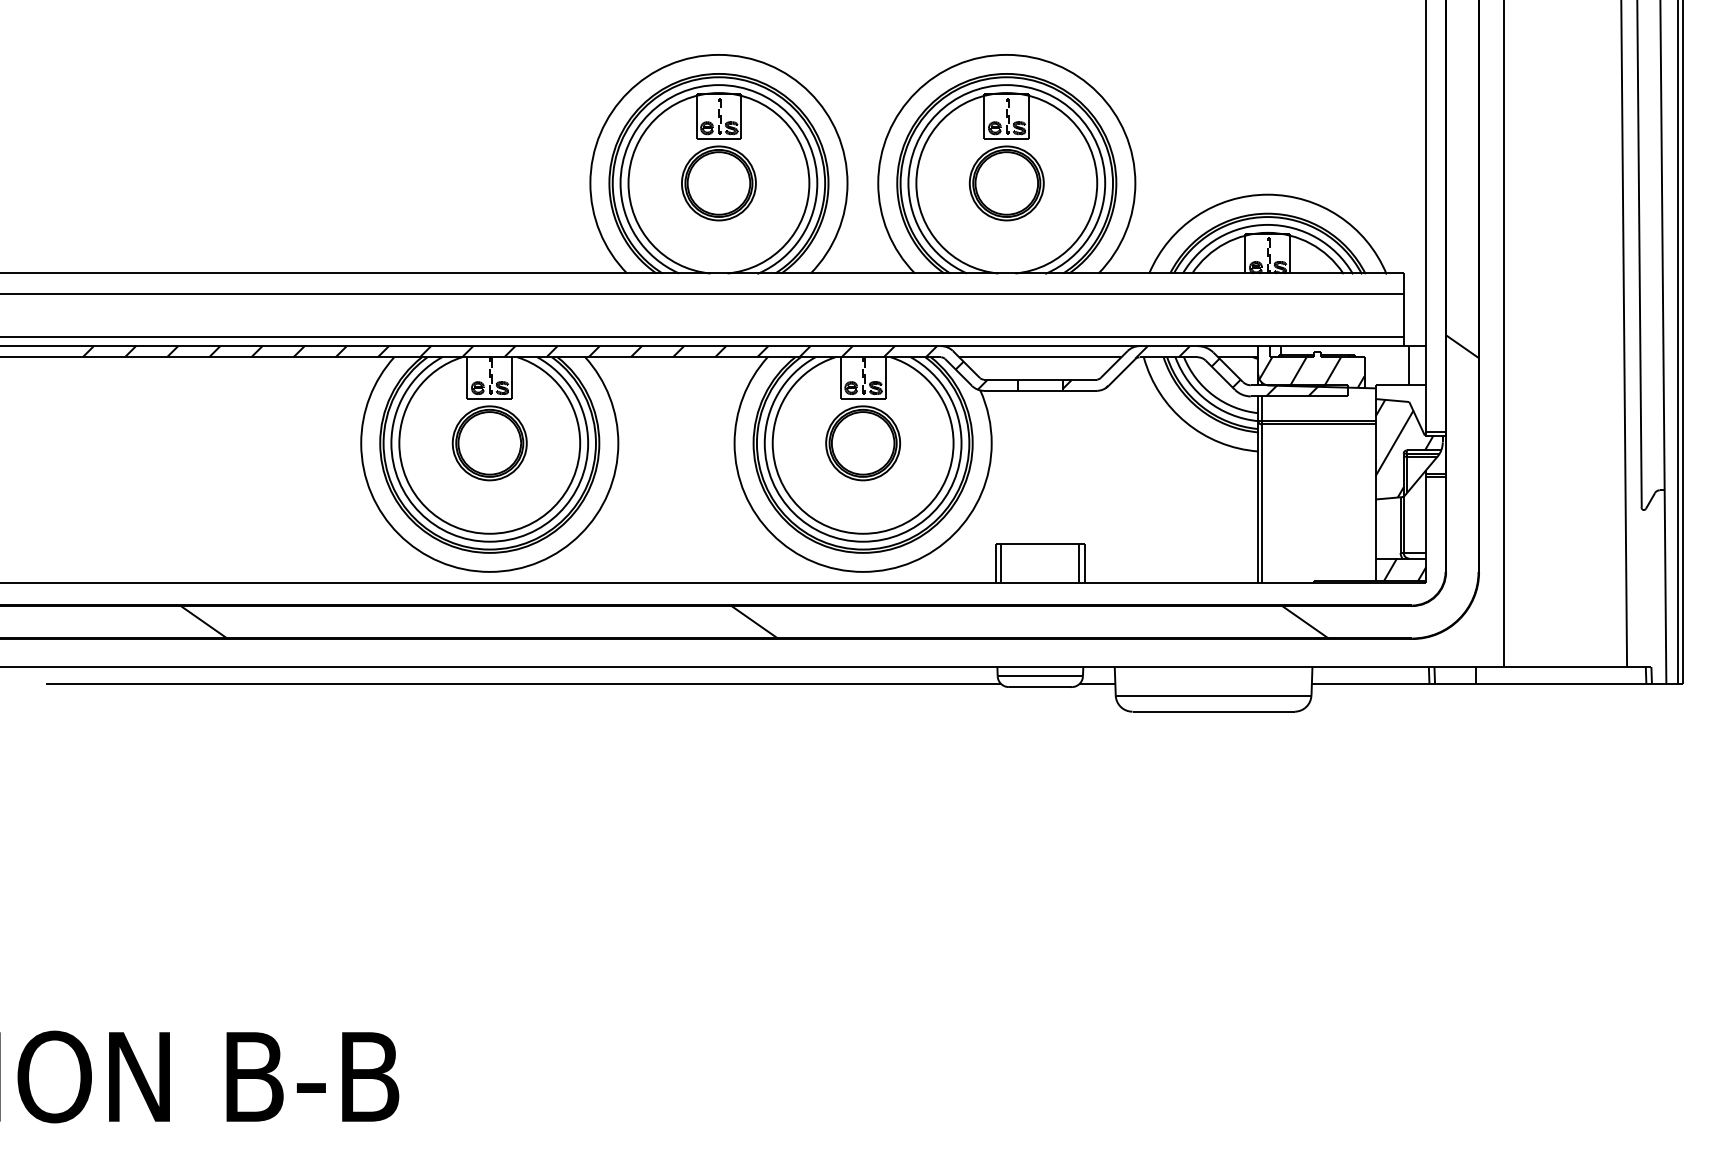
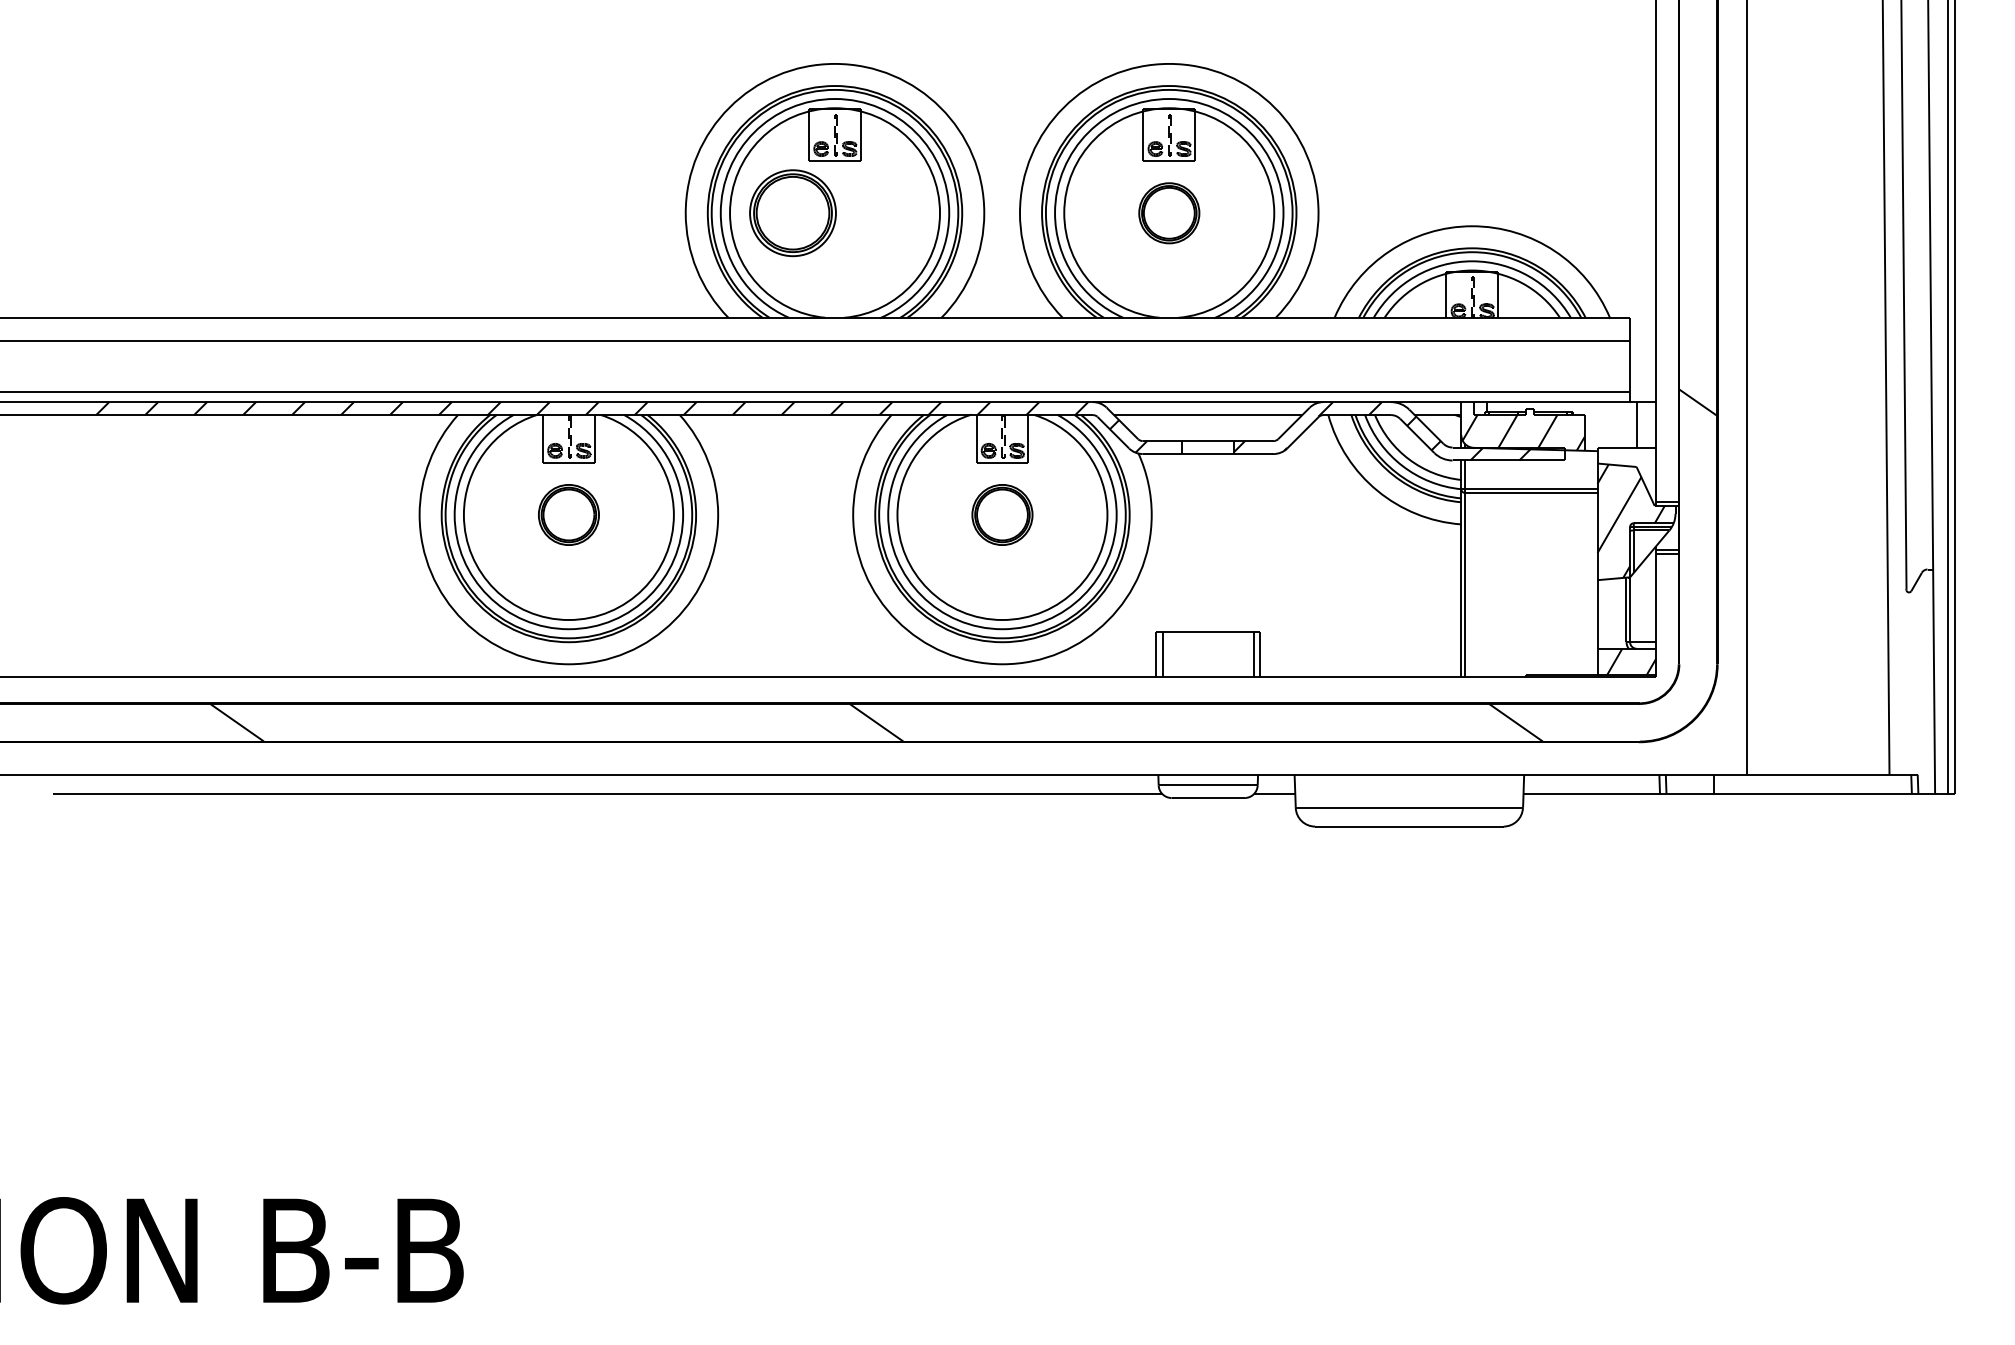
part: (718, 183) -> (792, 213), moved
part: (1007, 183) -> (1169, 213), size x0.7
part: (489, 442) -> (568, 514), size x0.7
part: (863, 442) -> (1002, 514), size x0.7

